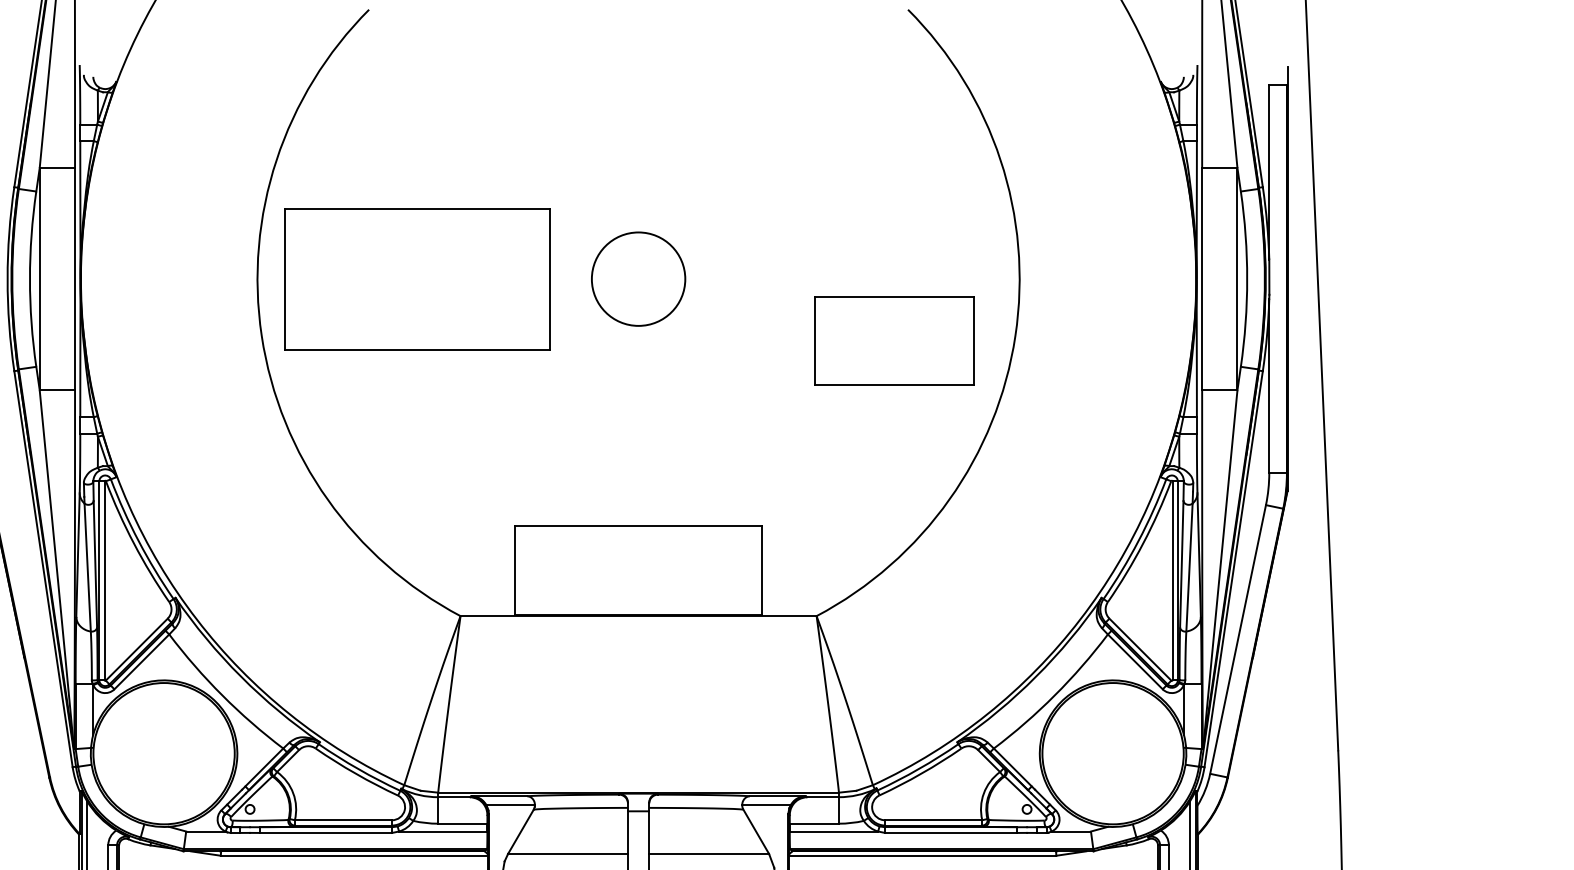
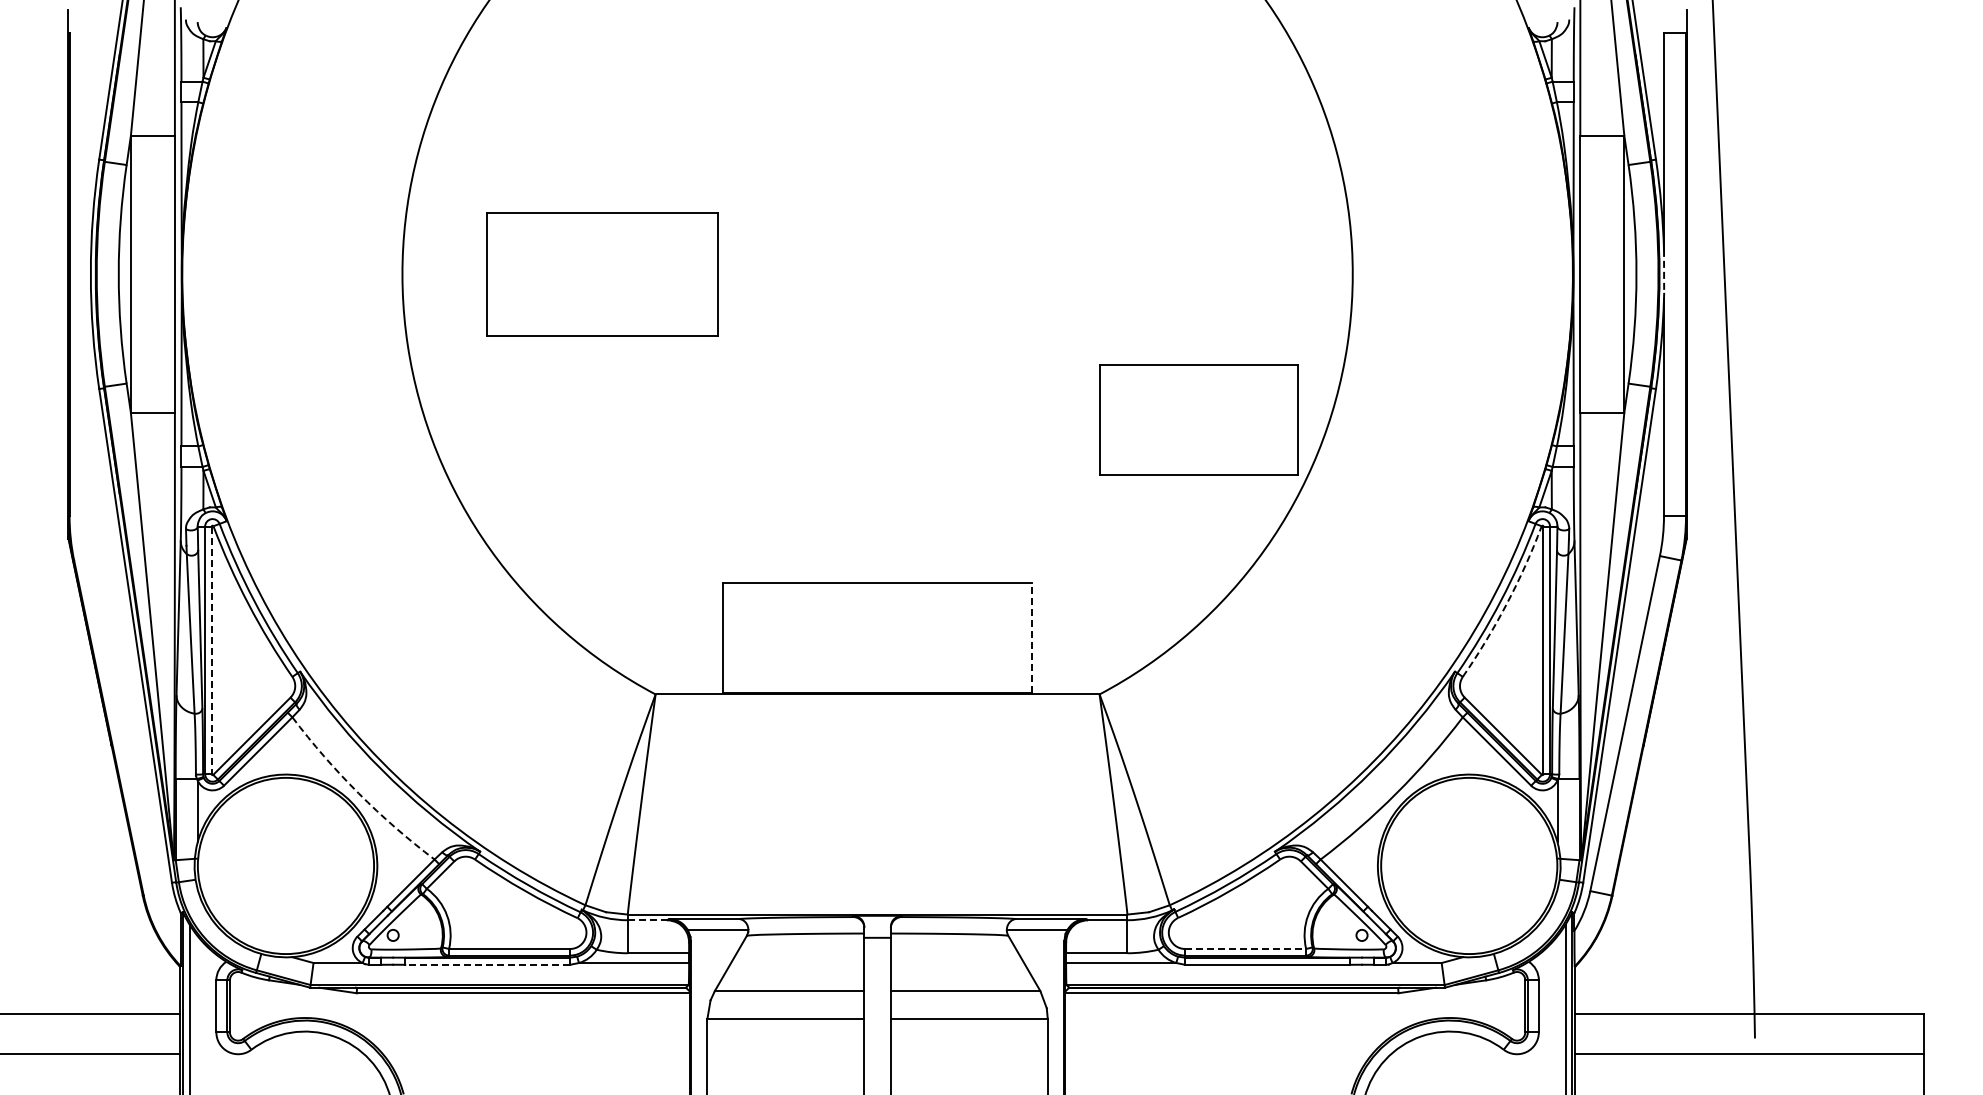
line: (1269, 276) -> (1664, 271), solid -> dashed
part: (417, 278) -> (602, 273), size x0.7
circle: (638, 279) -> (877, 274), removed
part: (894, 340) -> (1198, 419), moved
arc: (1142, 543) -> (1506, 603), solid -> dashed
line: (762, 570) -> (1031, 637), solid -> dashed
line: (104, 580) -> (211, 650), solid -> dashed
arc: (222, 695) -> (358, 793), solid -> dashed
line: (454, 797) -> (647, 920), solid -> dashed
line: (933, 819) -> (1245, 948), solid -> dashed
line: (325, 832) -> (487, 964), solid -> dashed

